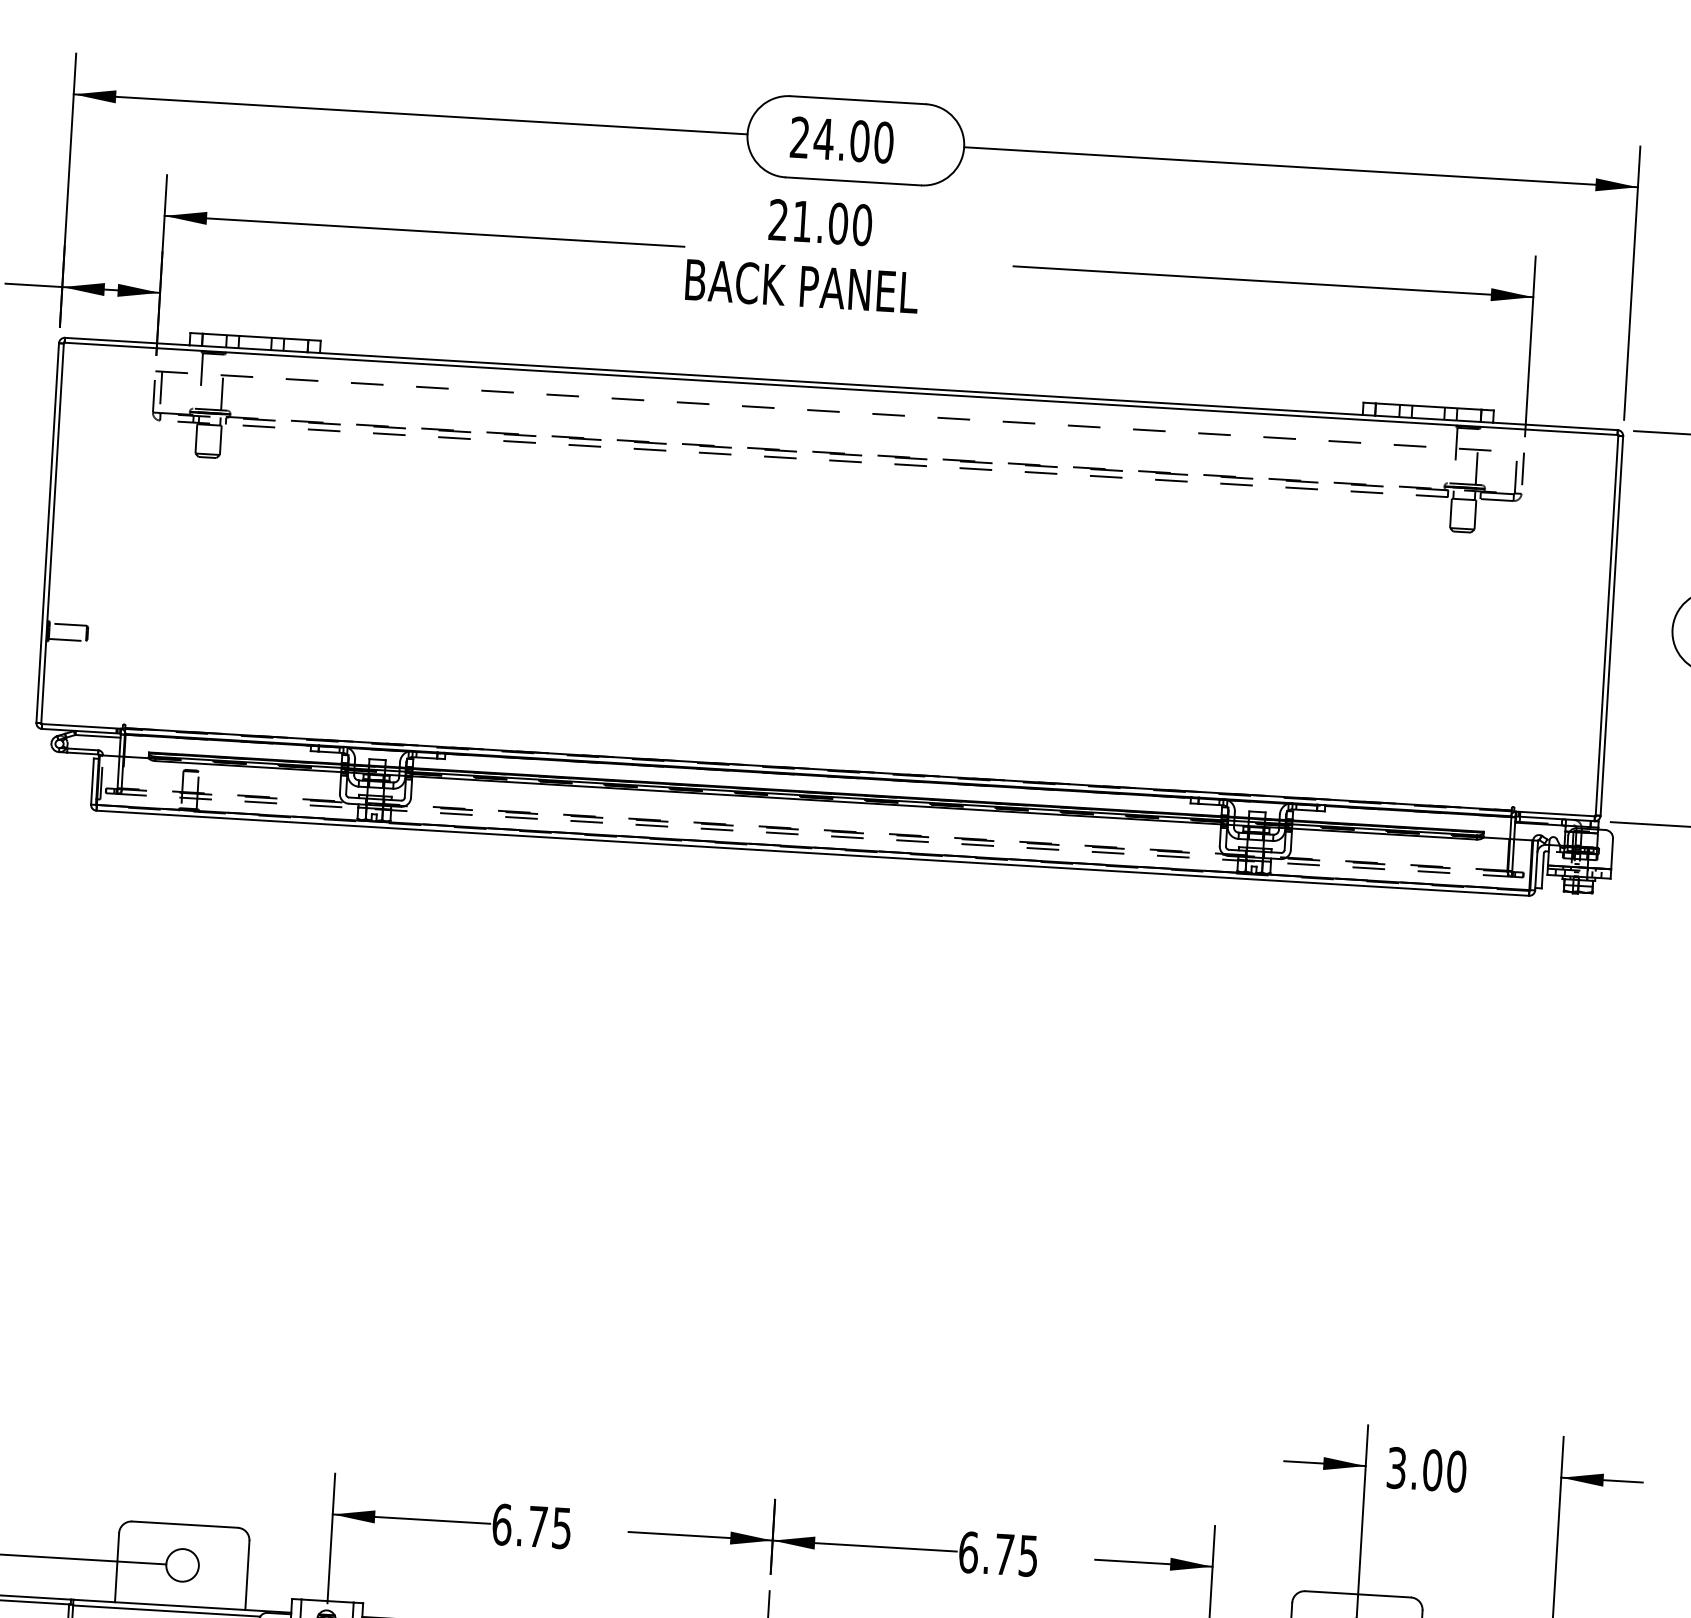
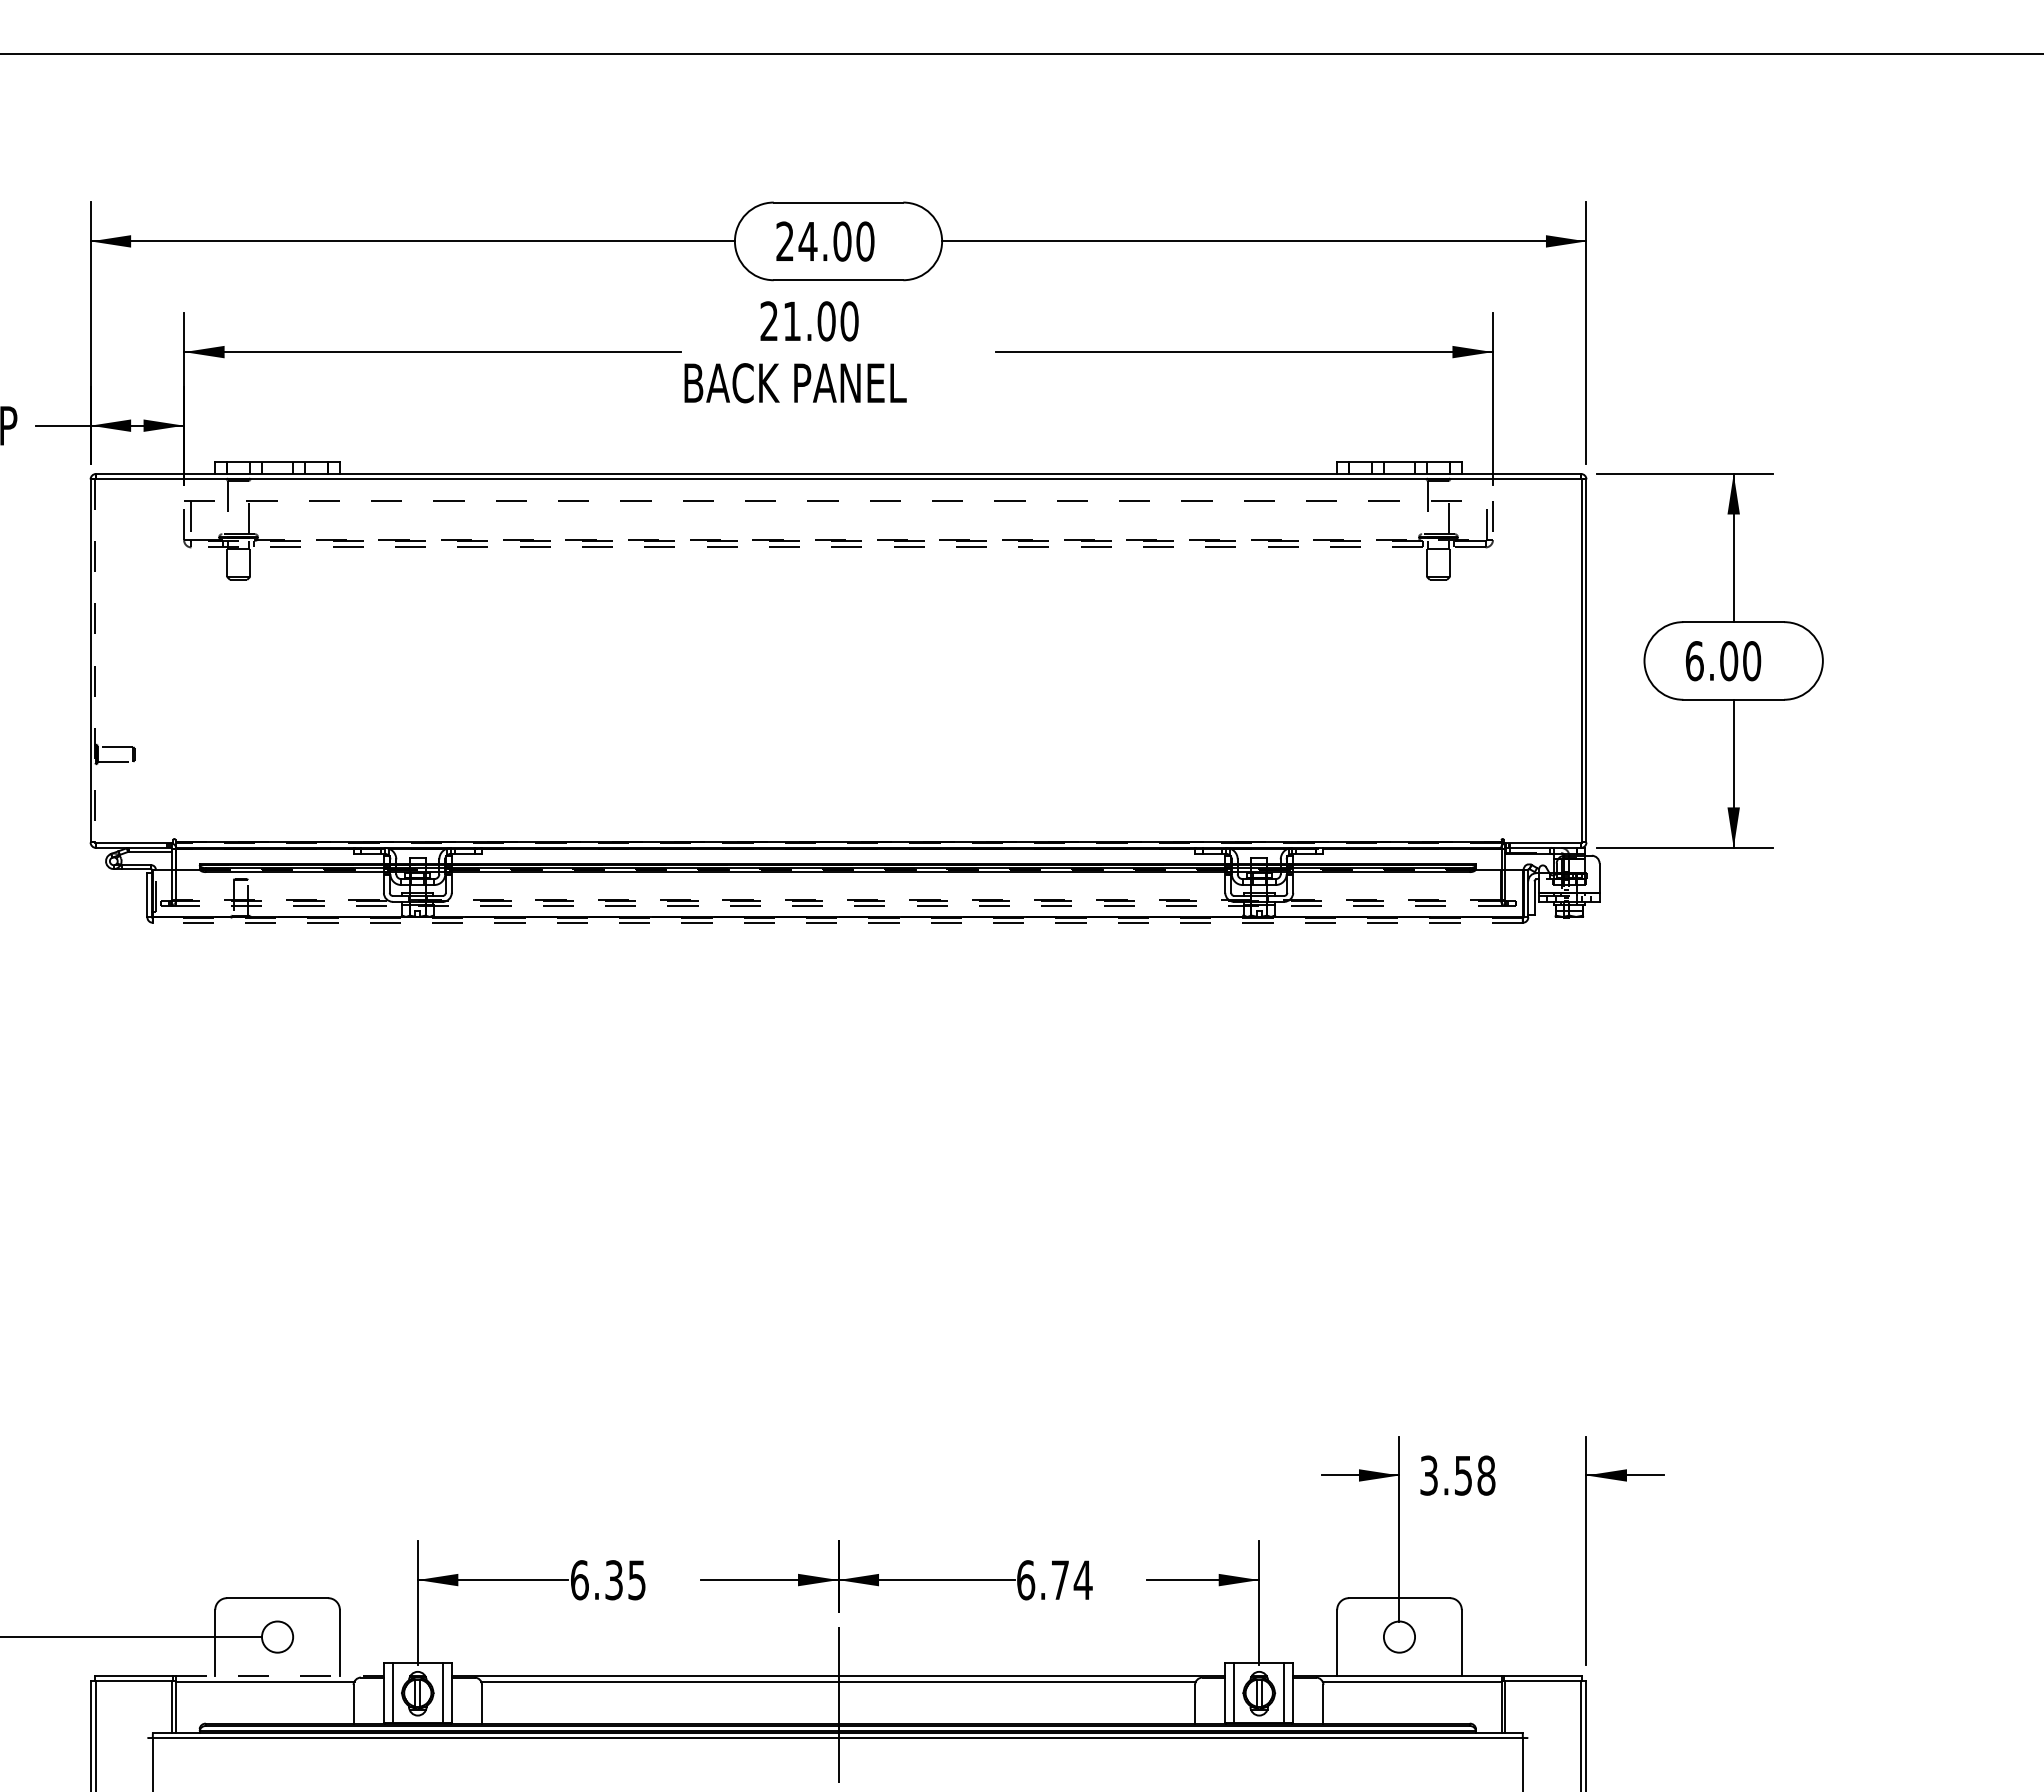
line: (52, 533) -> (95, 661), solid -> dashed
line: (812, 852) -> (837, 922), solid -> dashed
text: (1444, 1470) -> (1474, 1475), 3.00 -> 3.58
text: (537, 1527) -> (613, 1580), 6.75 -> 6.35
text: (1027, 1556) -> (1082, 1580), 6.75 -> 6.74
line: (183, 1606) -> (280, 1676), solid -> dashed

